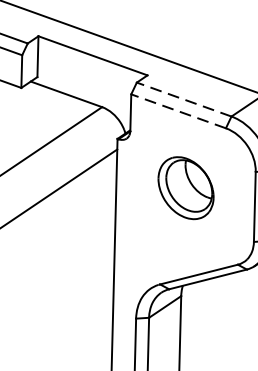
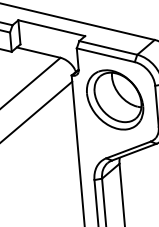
line: (184, 98) -> (108, 47), dashed -> solid
line: (178, 111) -> (105, 55), dashed -> solid
part: (186, 187) -> (115, 99), size x1.67

